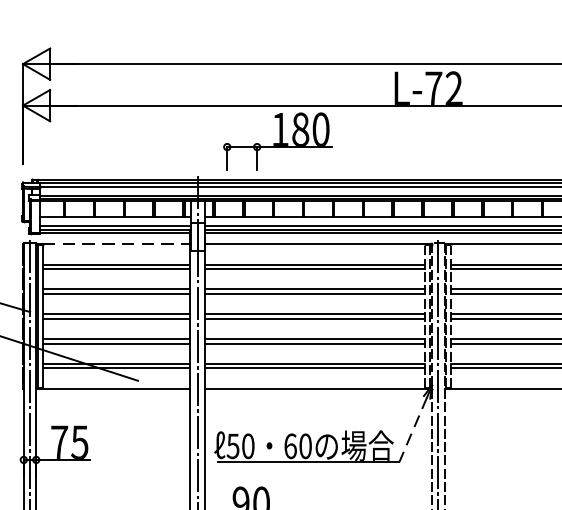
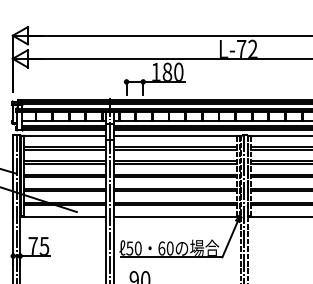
line: (115, 243) -> (64, 135), dashed -> solid
line: (413, 430) -> (230, 239), dashed -> solid

